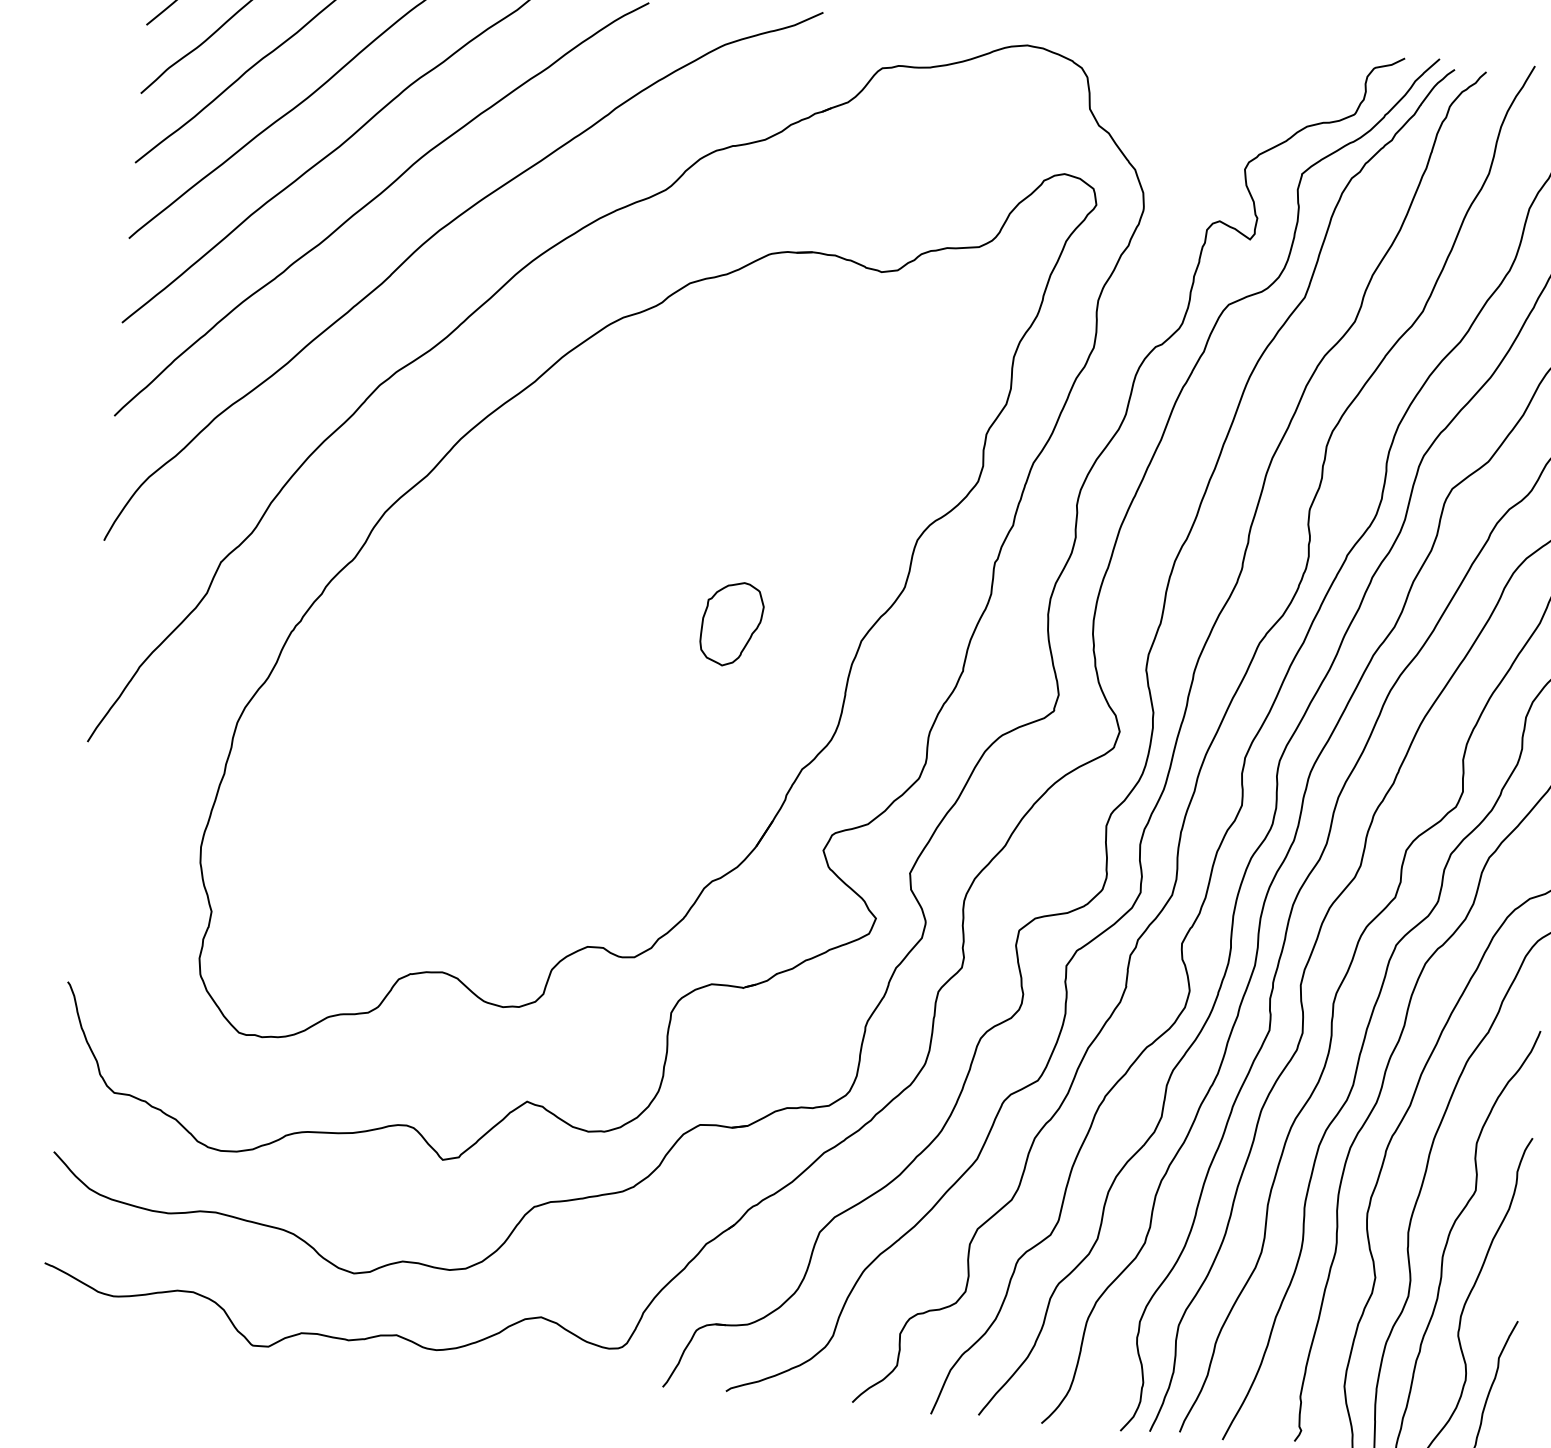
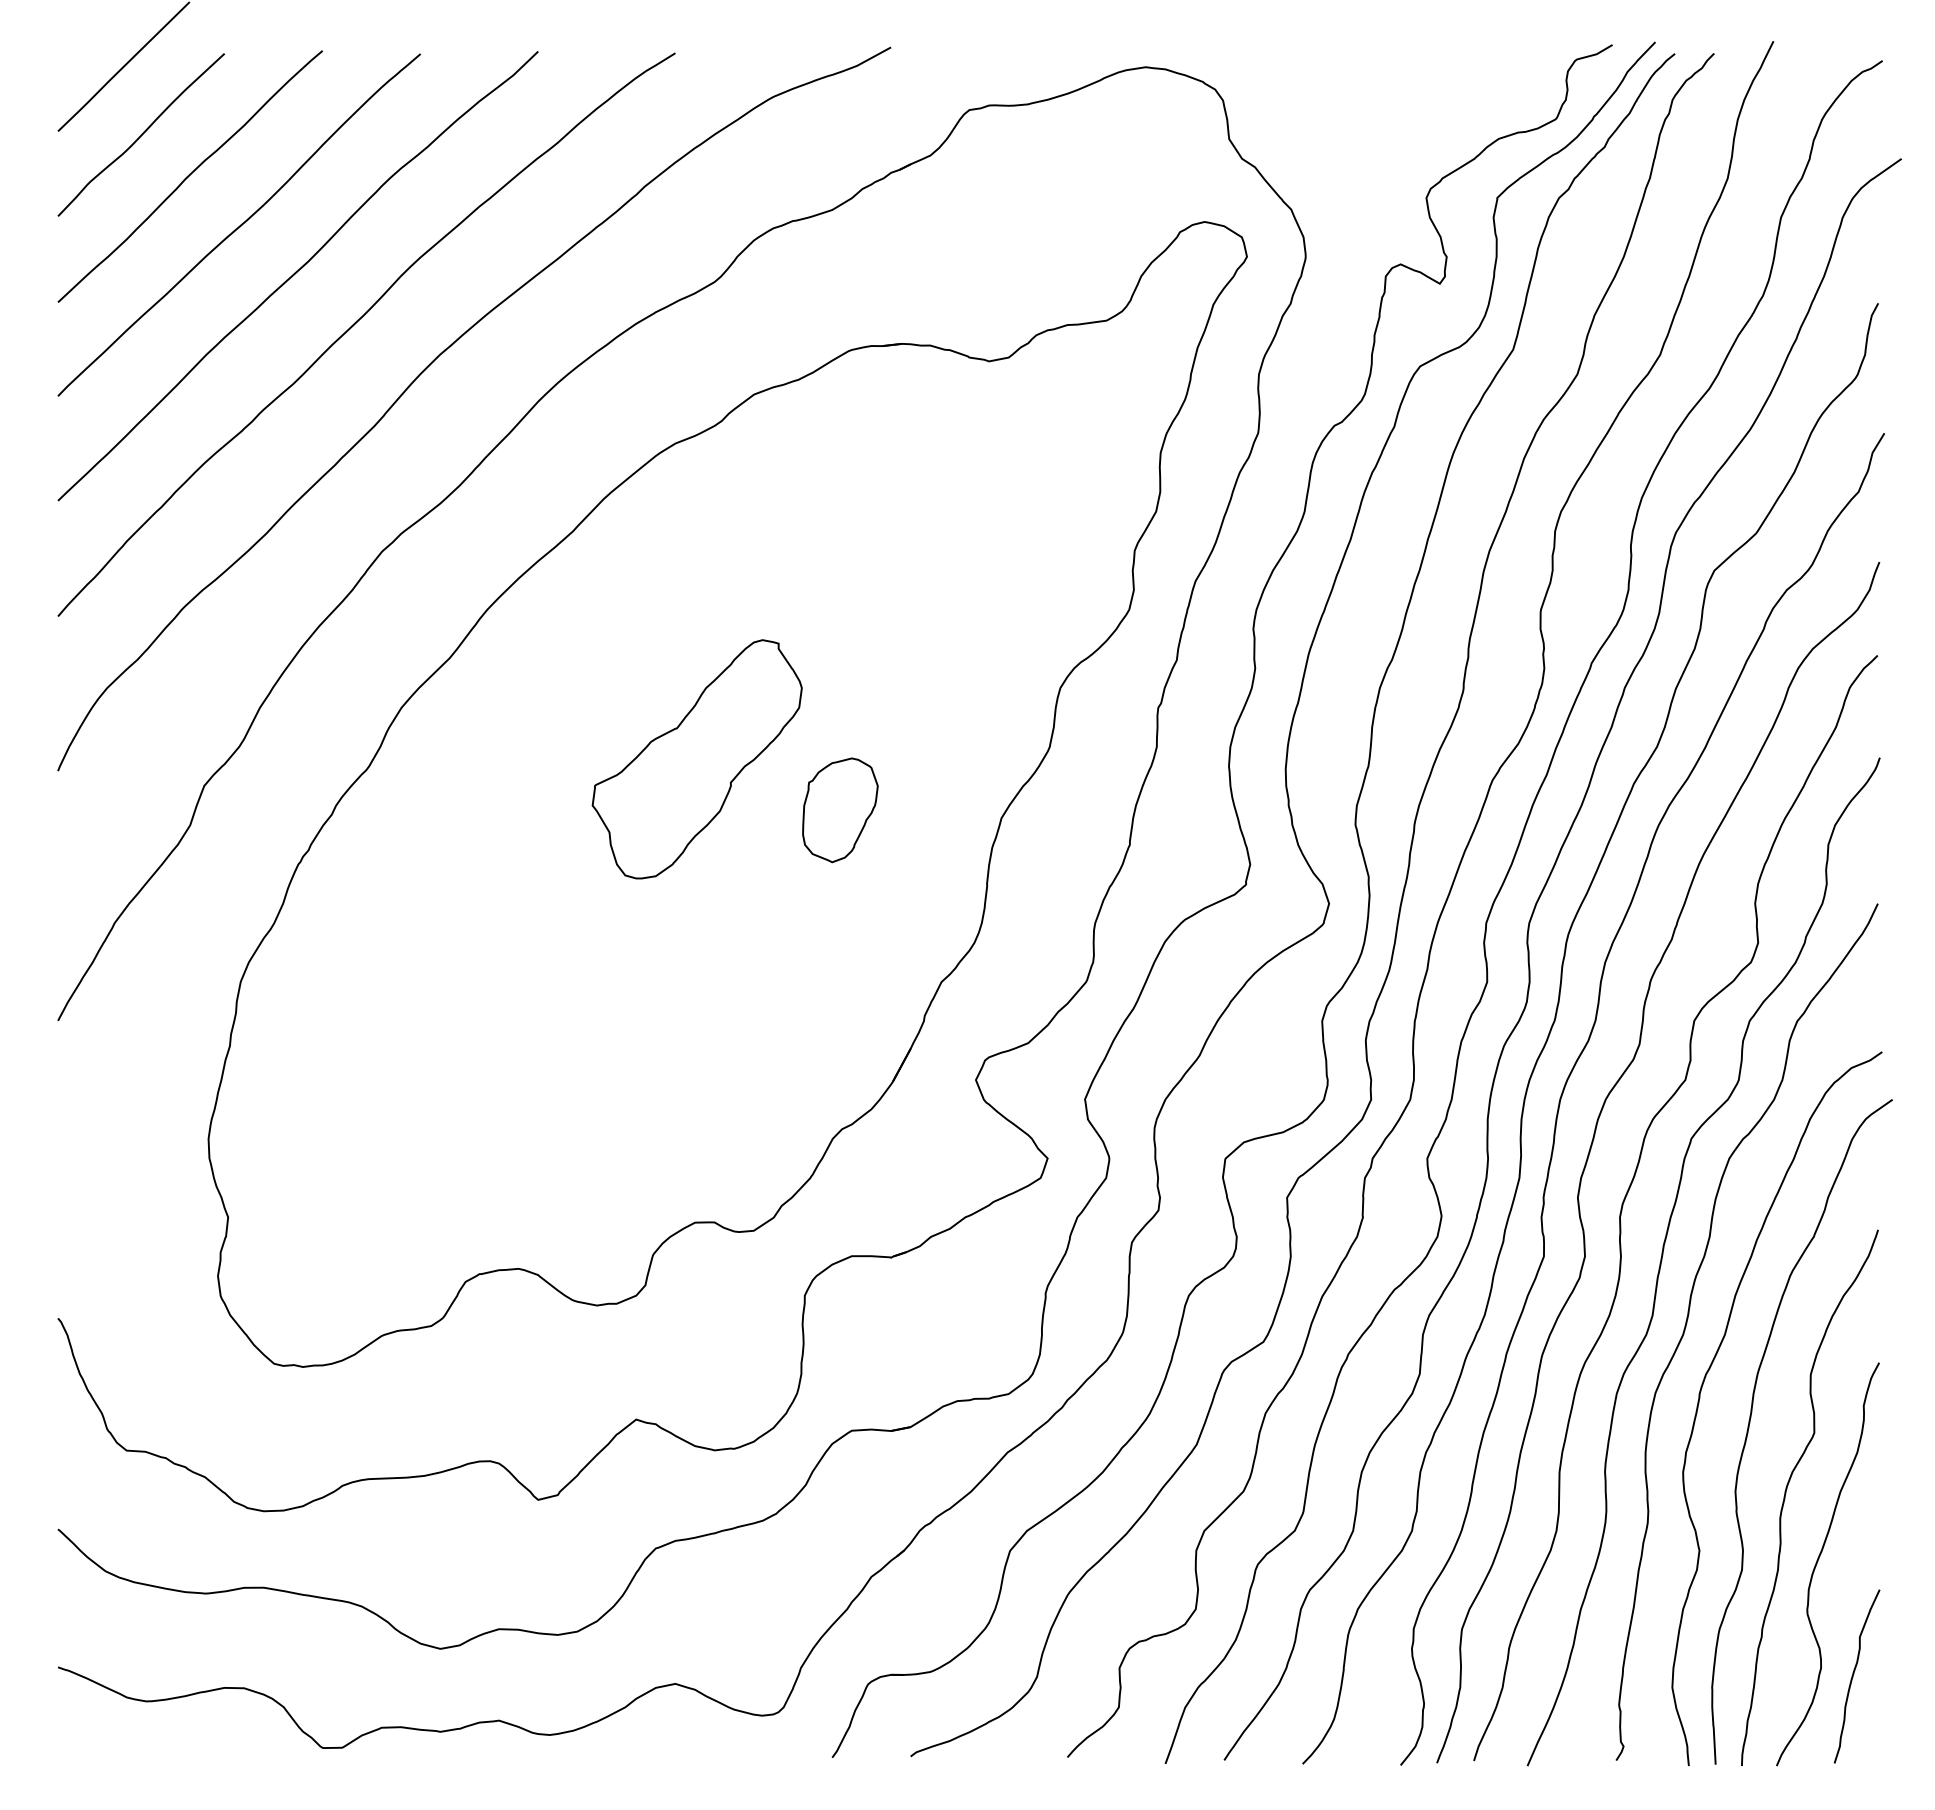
part: (619, 573) -> (696, 759), added

